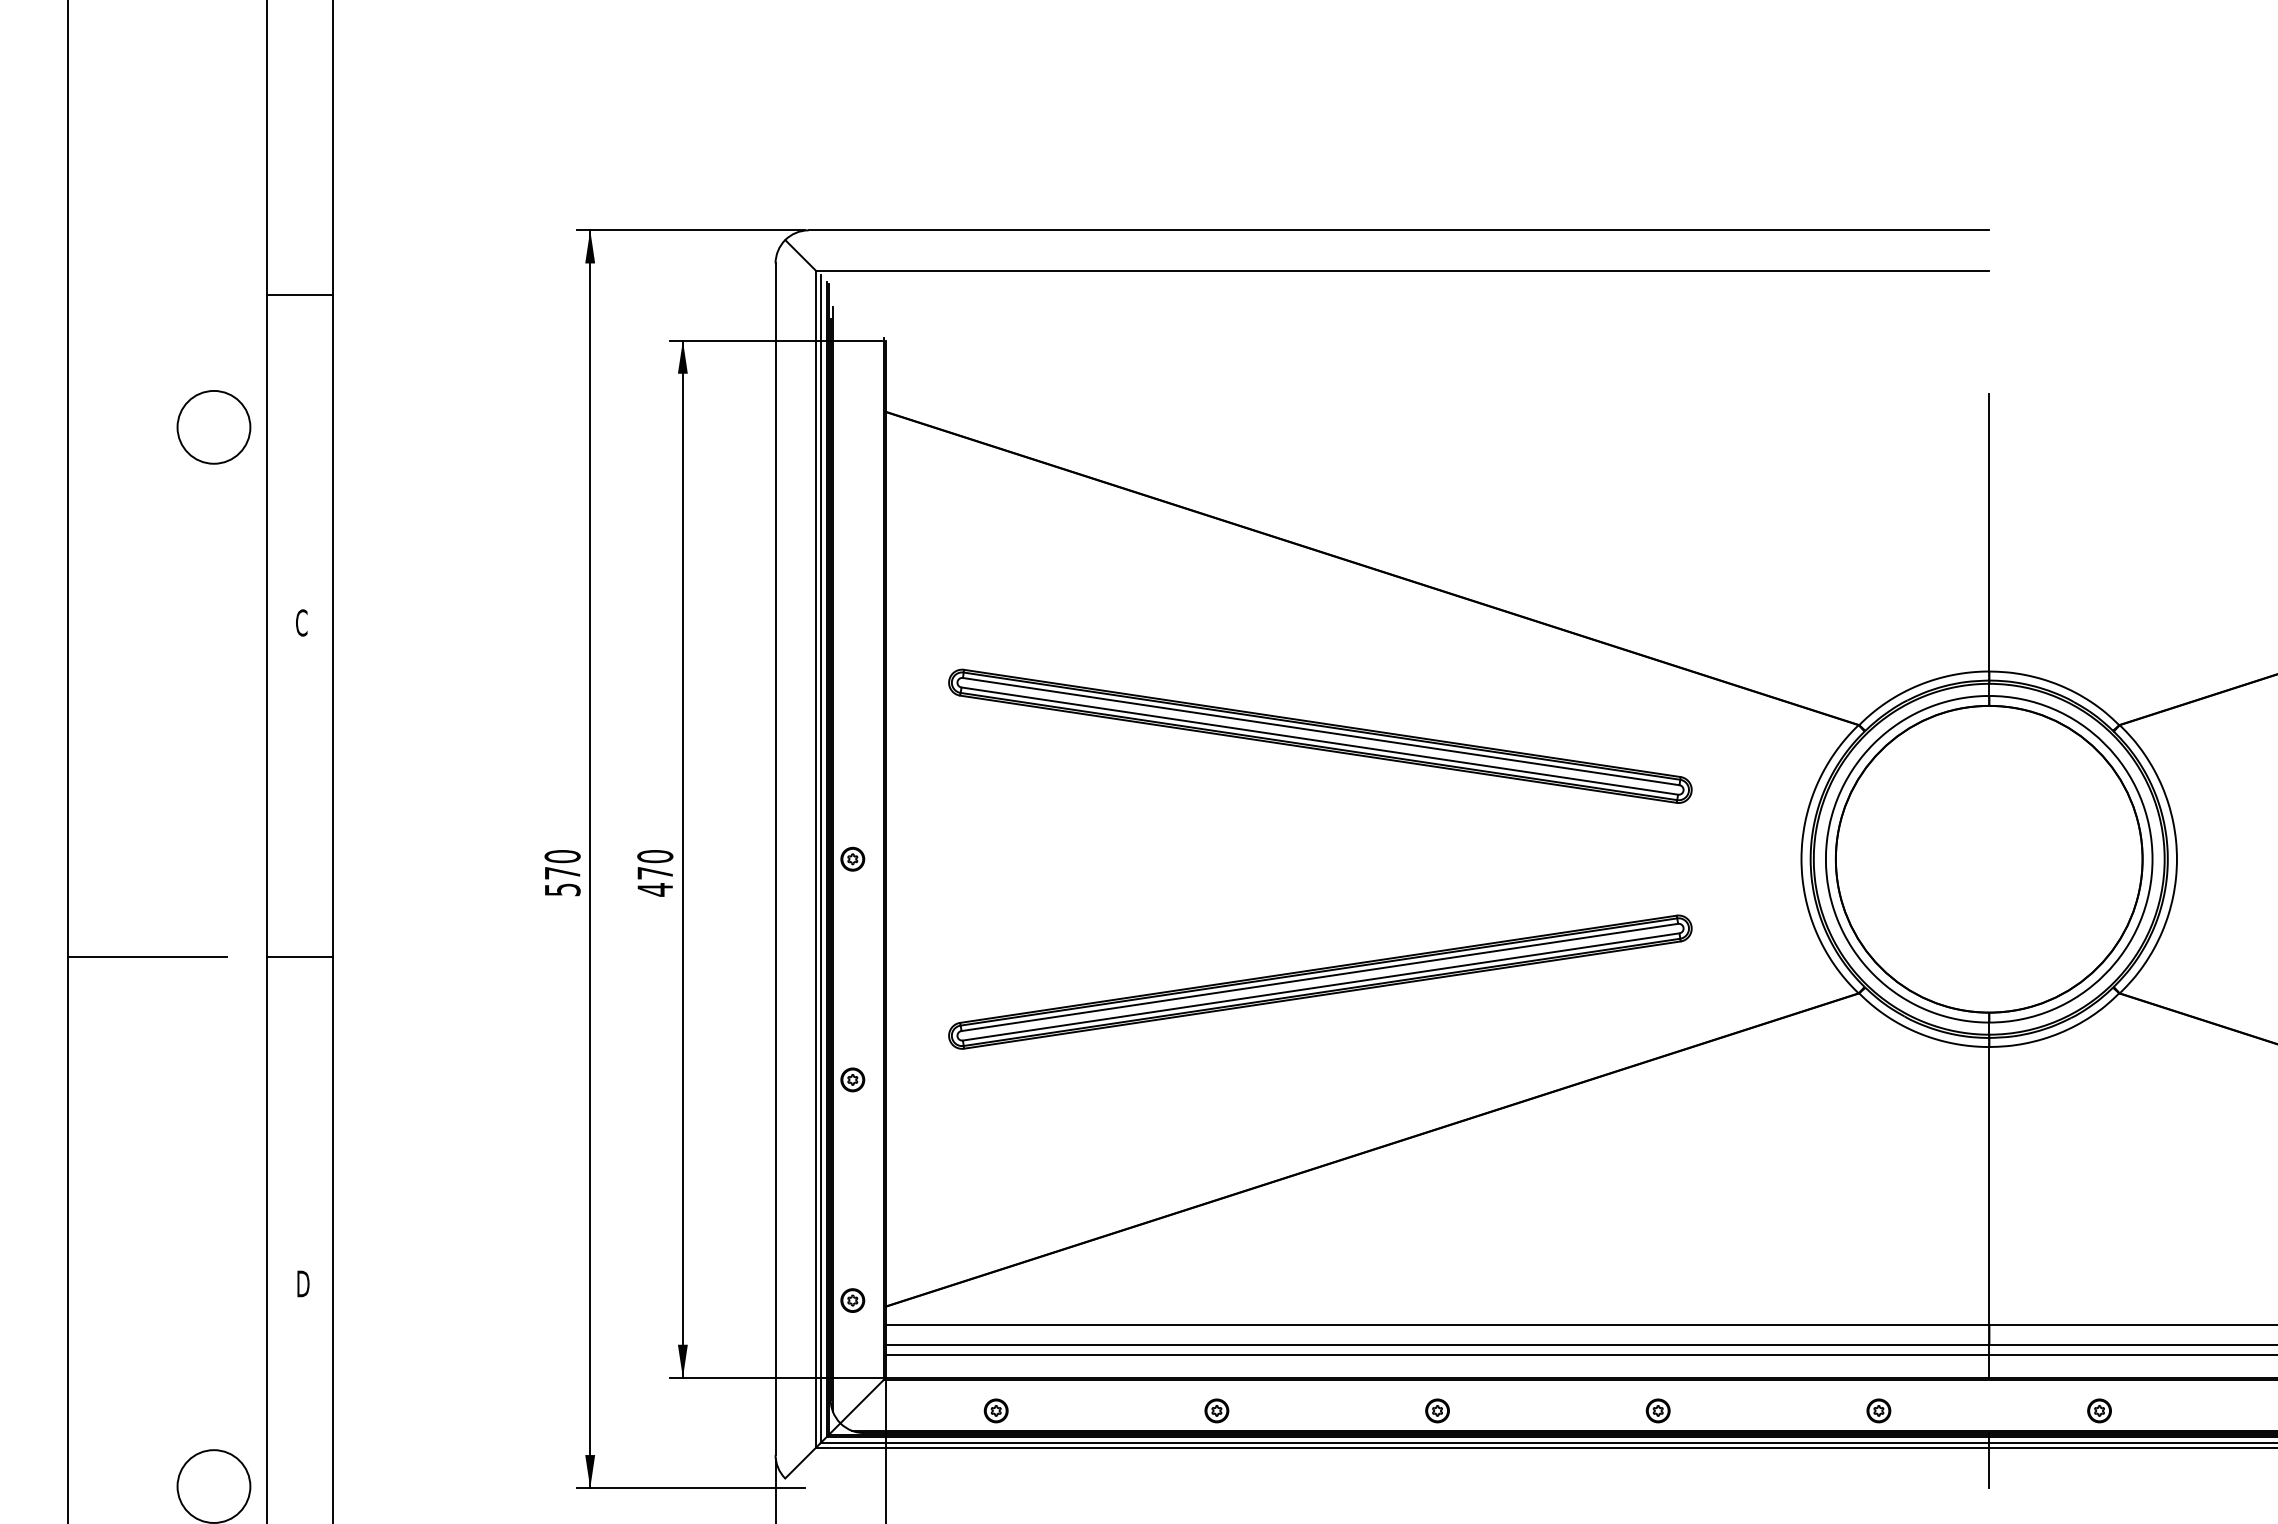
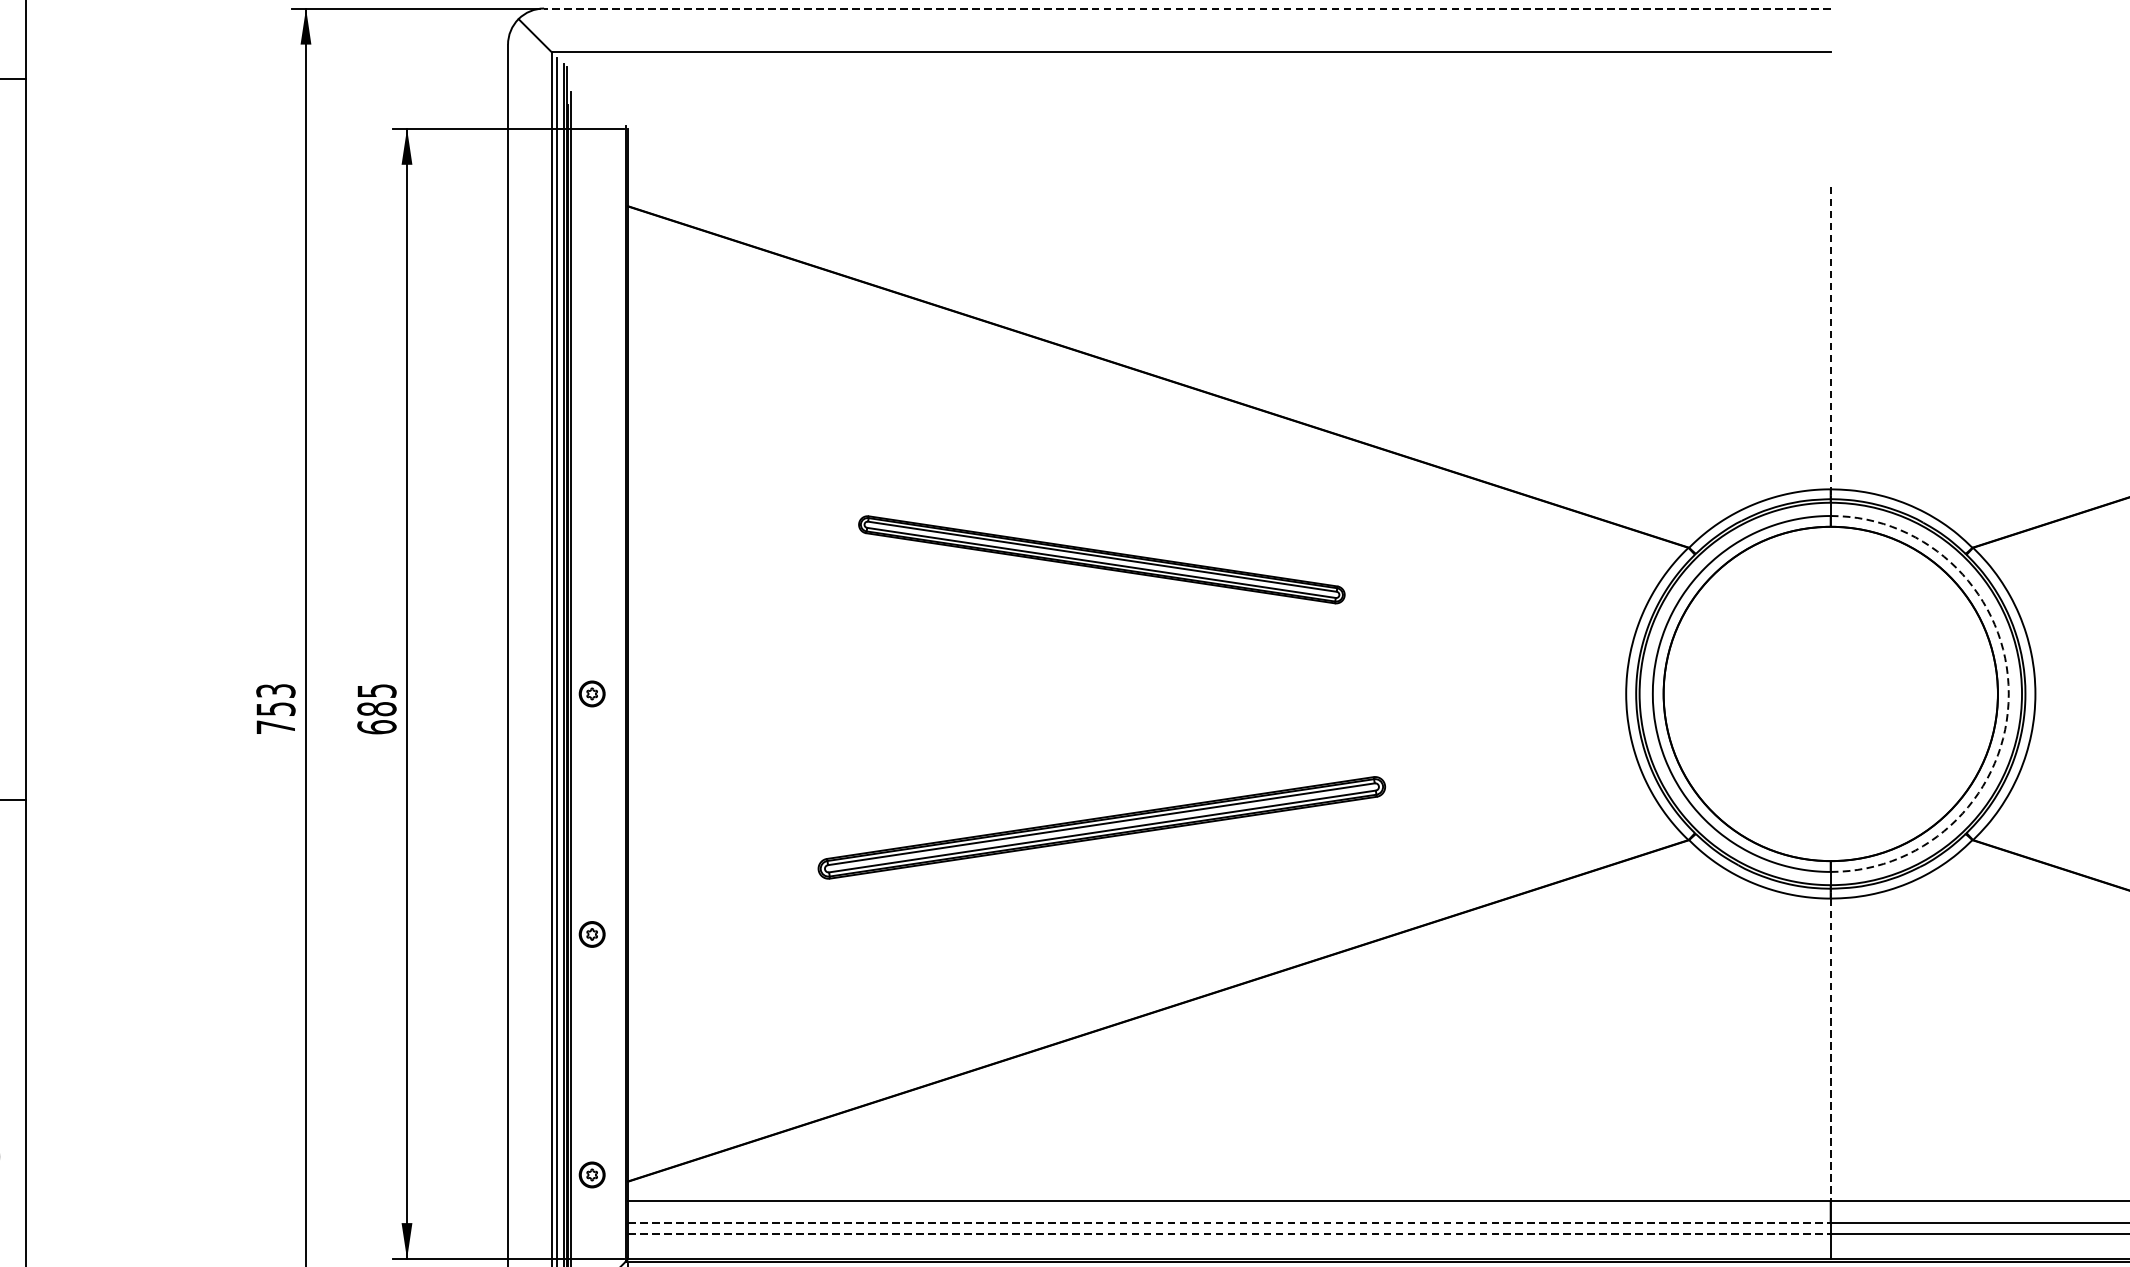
line: (1398, 230) -> (1186, 8), solid -> dashed
line: (1989, 532) -> (1831, 337), solid -> dashed
part: (1320, 735) -> (1101, 559), size x0.6
arc: (2152, 859) -> (2008, 694), solid -> dashed
text: (562, 873) -> (275, 709), 570 -> 753
text: (655, 873) -> (377, 709), 470 -> 685
part: (1320, 981) -> (1101, 827), size x0.7
line: (1989, 1185) -> (1831, 1049), solid -> dashed
line: (1437, 1344) -> (1229, 1222), solid -> dashed
line: (1437, 1354) -> (1229, 1233), solid -> dashed

